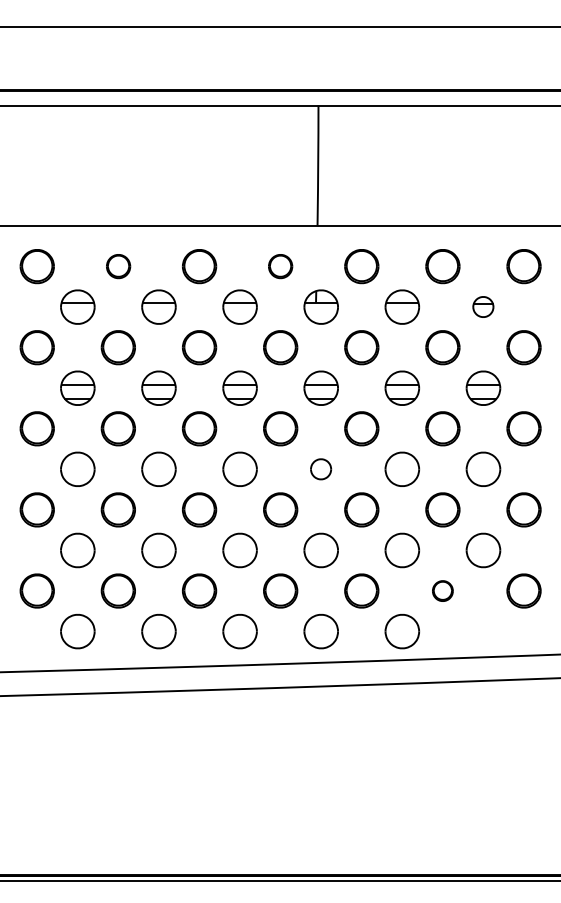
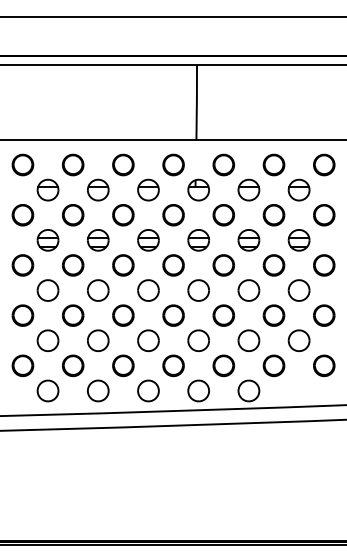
part: (118, 265) -> (73, 164), size x1.43
part: (280, 265) -> (173, 164), size x1.43
part: (482, 306) -> (298, 189), size x1.67
part: (320, 469) -> (198, 290), size x1.67
part: (442, 590) -> (273, 365), size x1.67

